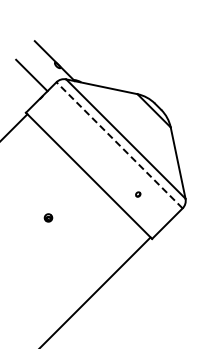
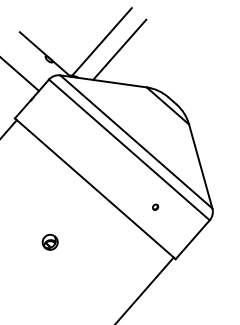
line: (102, 53) -> (101, 41), added
line: (116, 61) -> (119, 50), added
line: (119, 144) -> (129, 148), dashed -> solid
part: (48, 217) -> (50, 241), size x1.67

